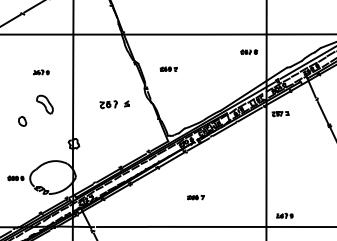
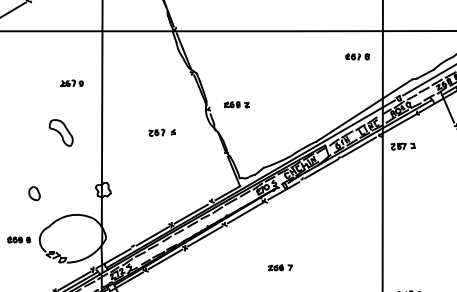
part: (168, 68) -> (236, 103), moved
part: (40, 72) -> (70, 83), moved
part: (114, 104) -> (162, 132), size x0.62
part: (22, 121) -> (34, 193), moved

